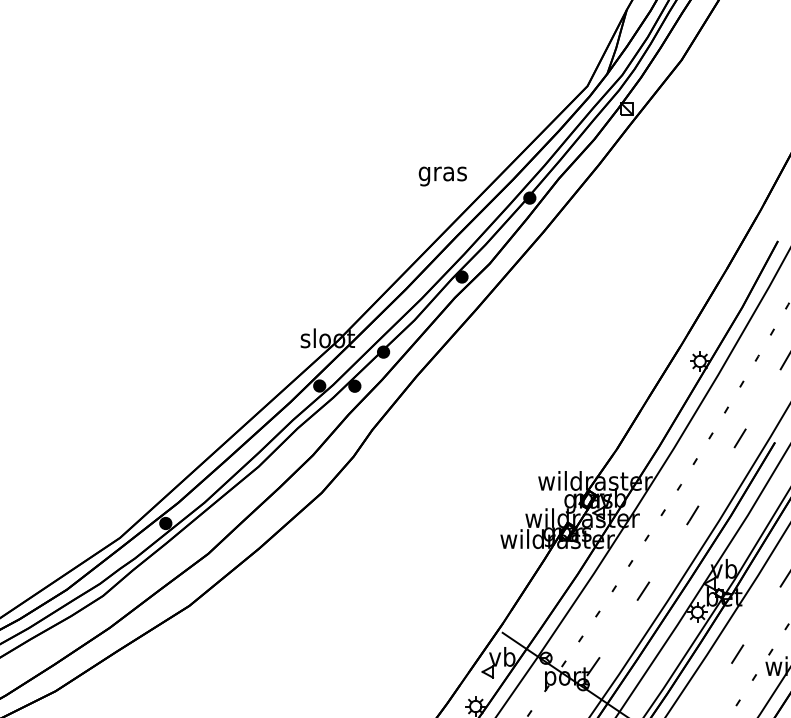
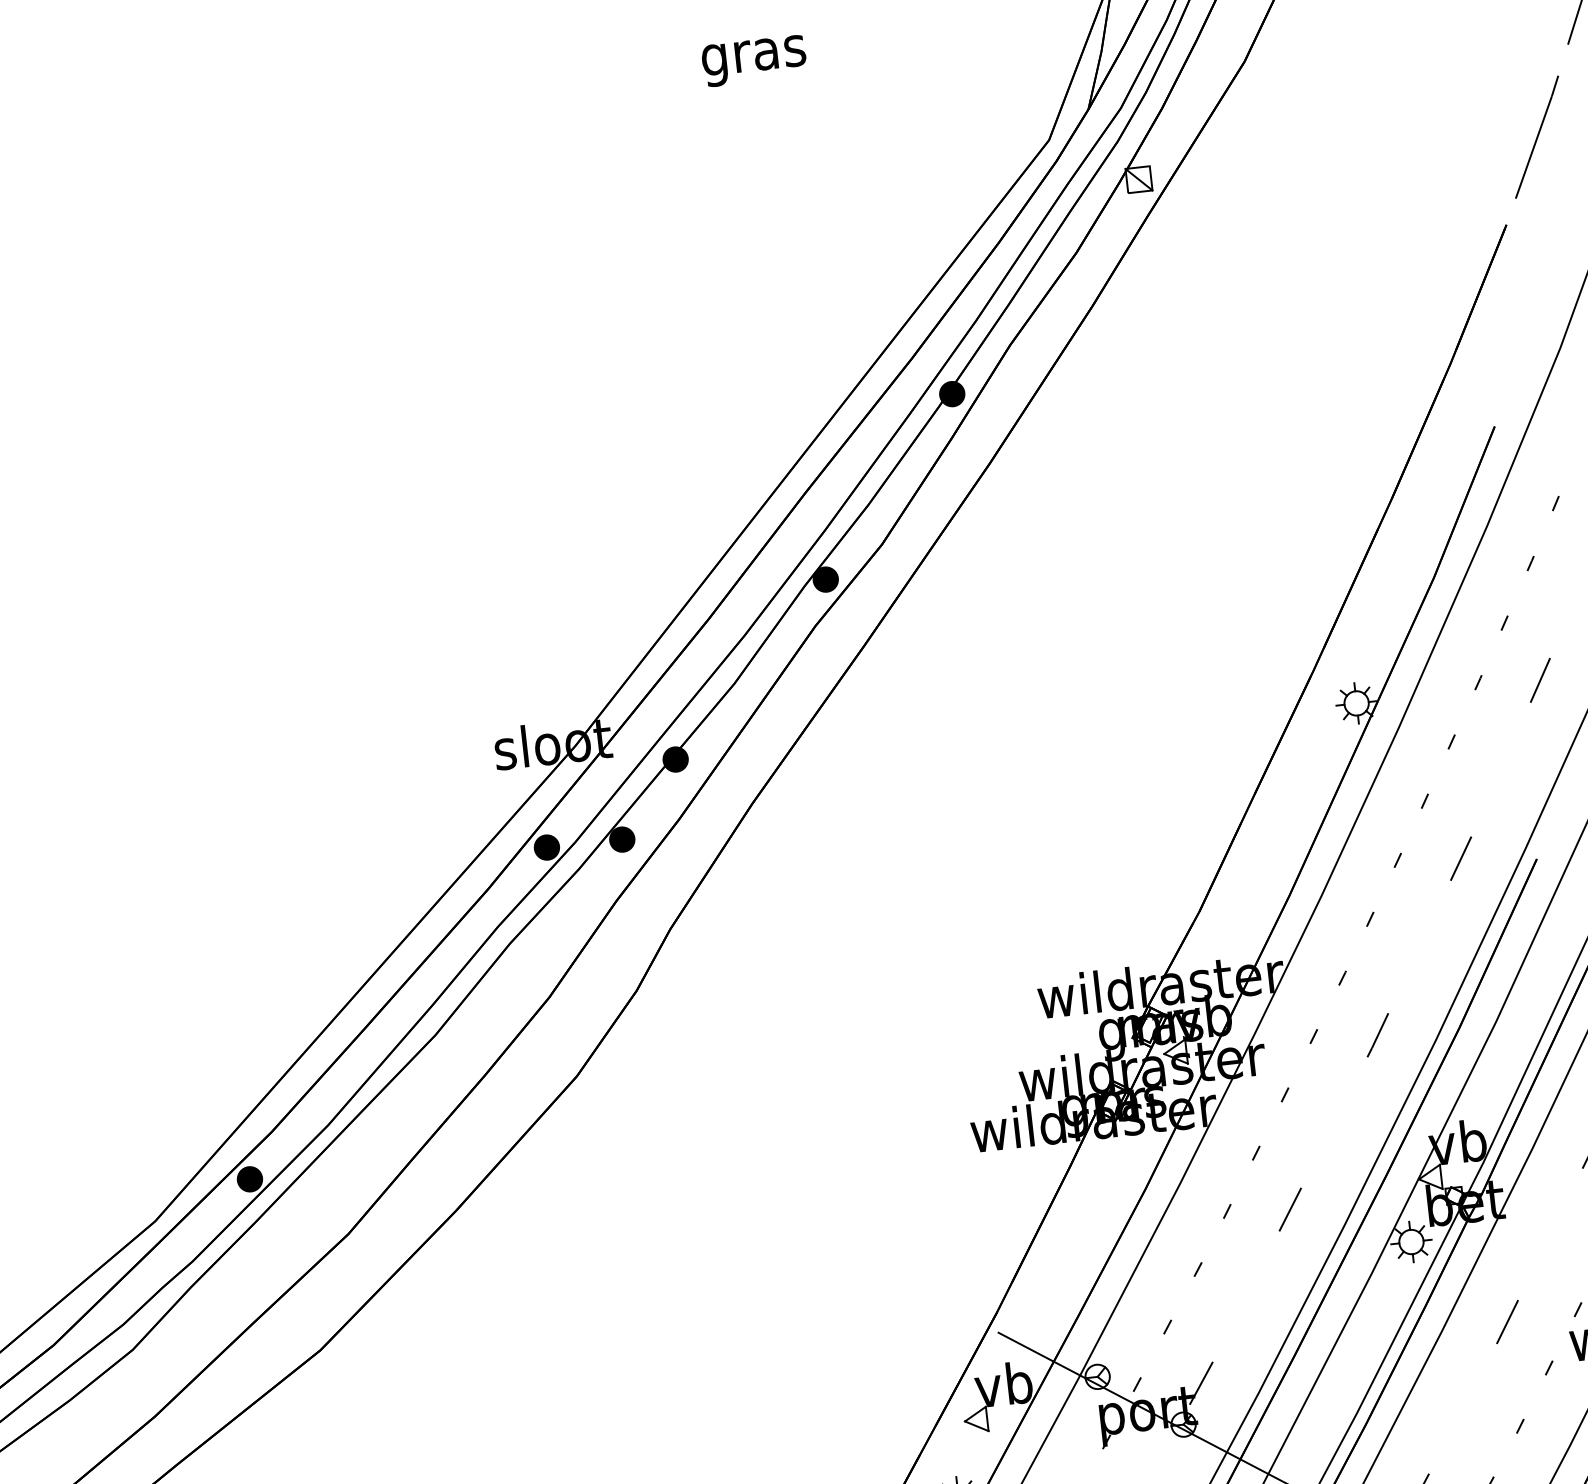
text: (442, 176) -> (753, 61), moved

